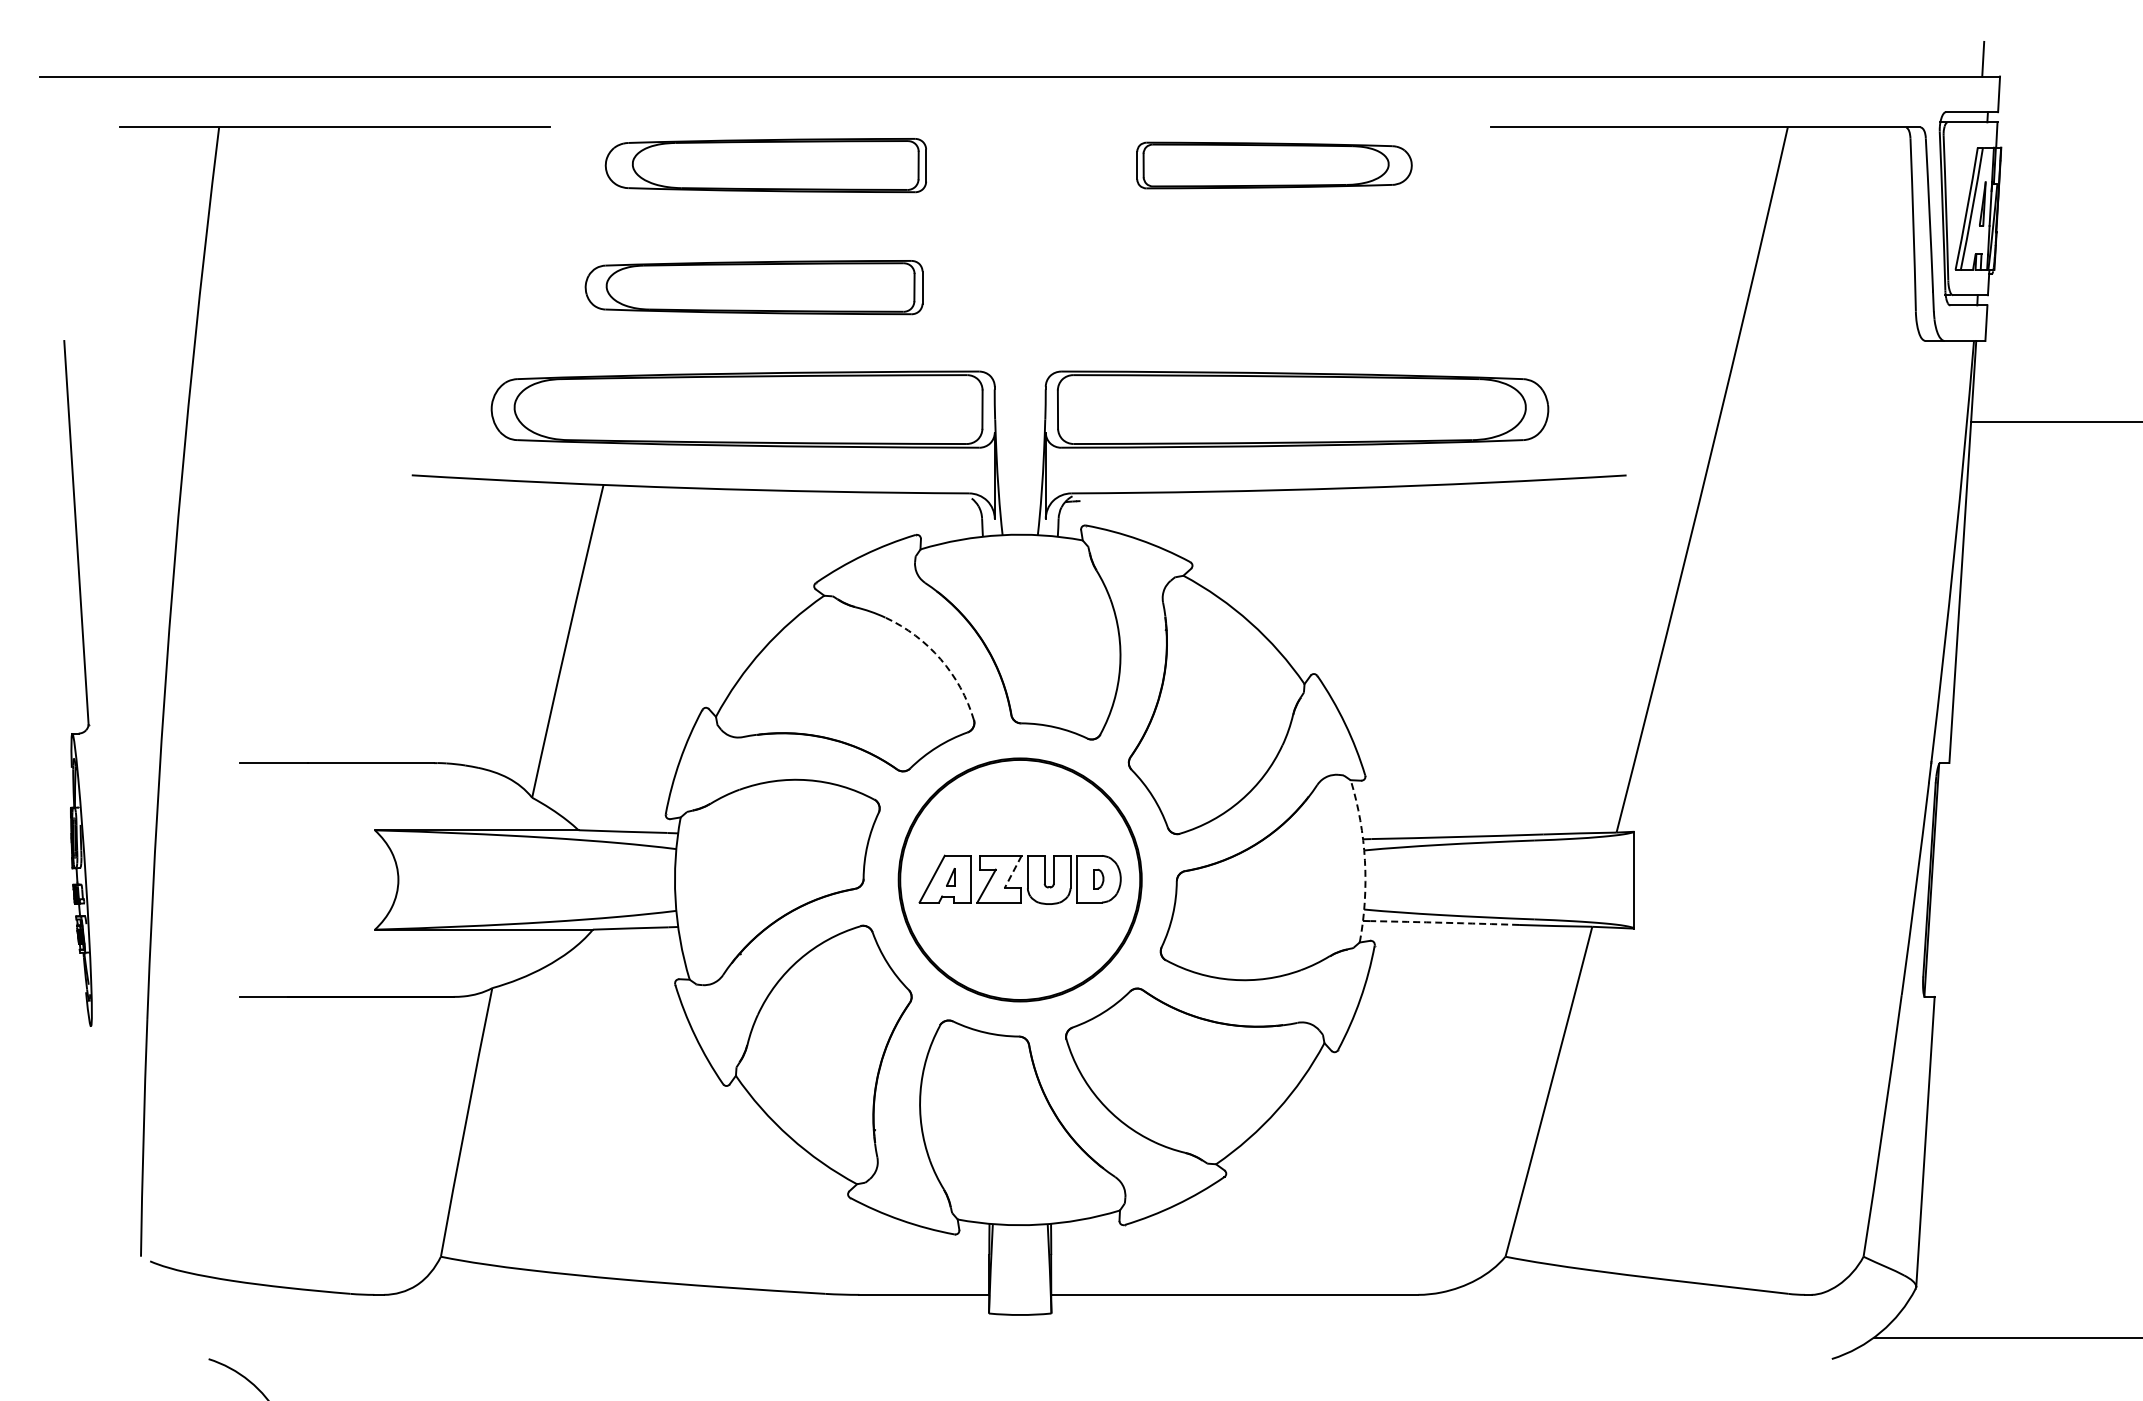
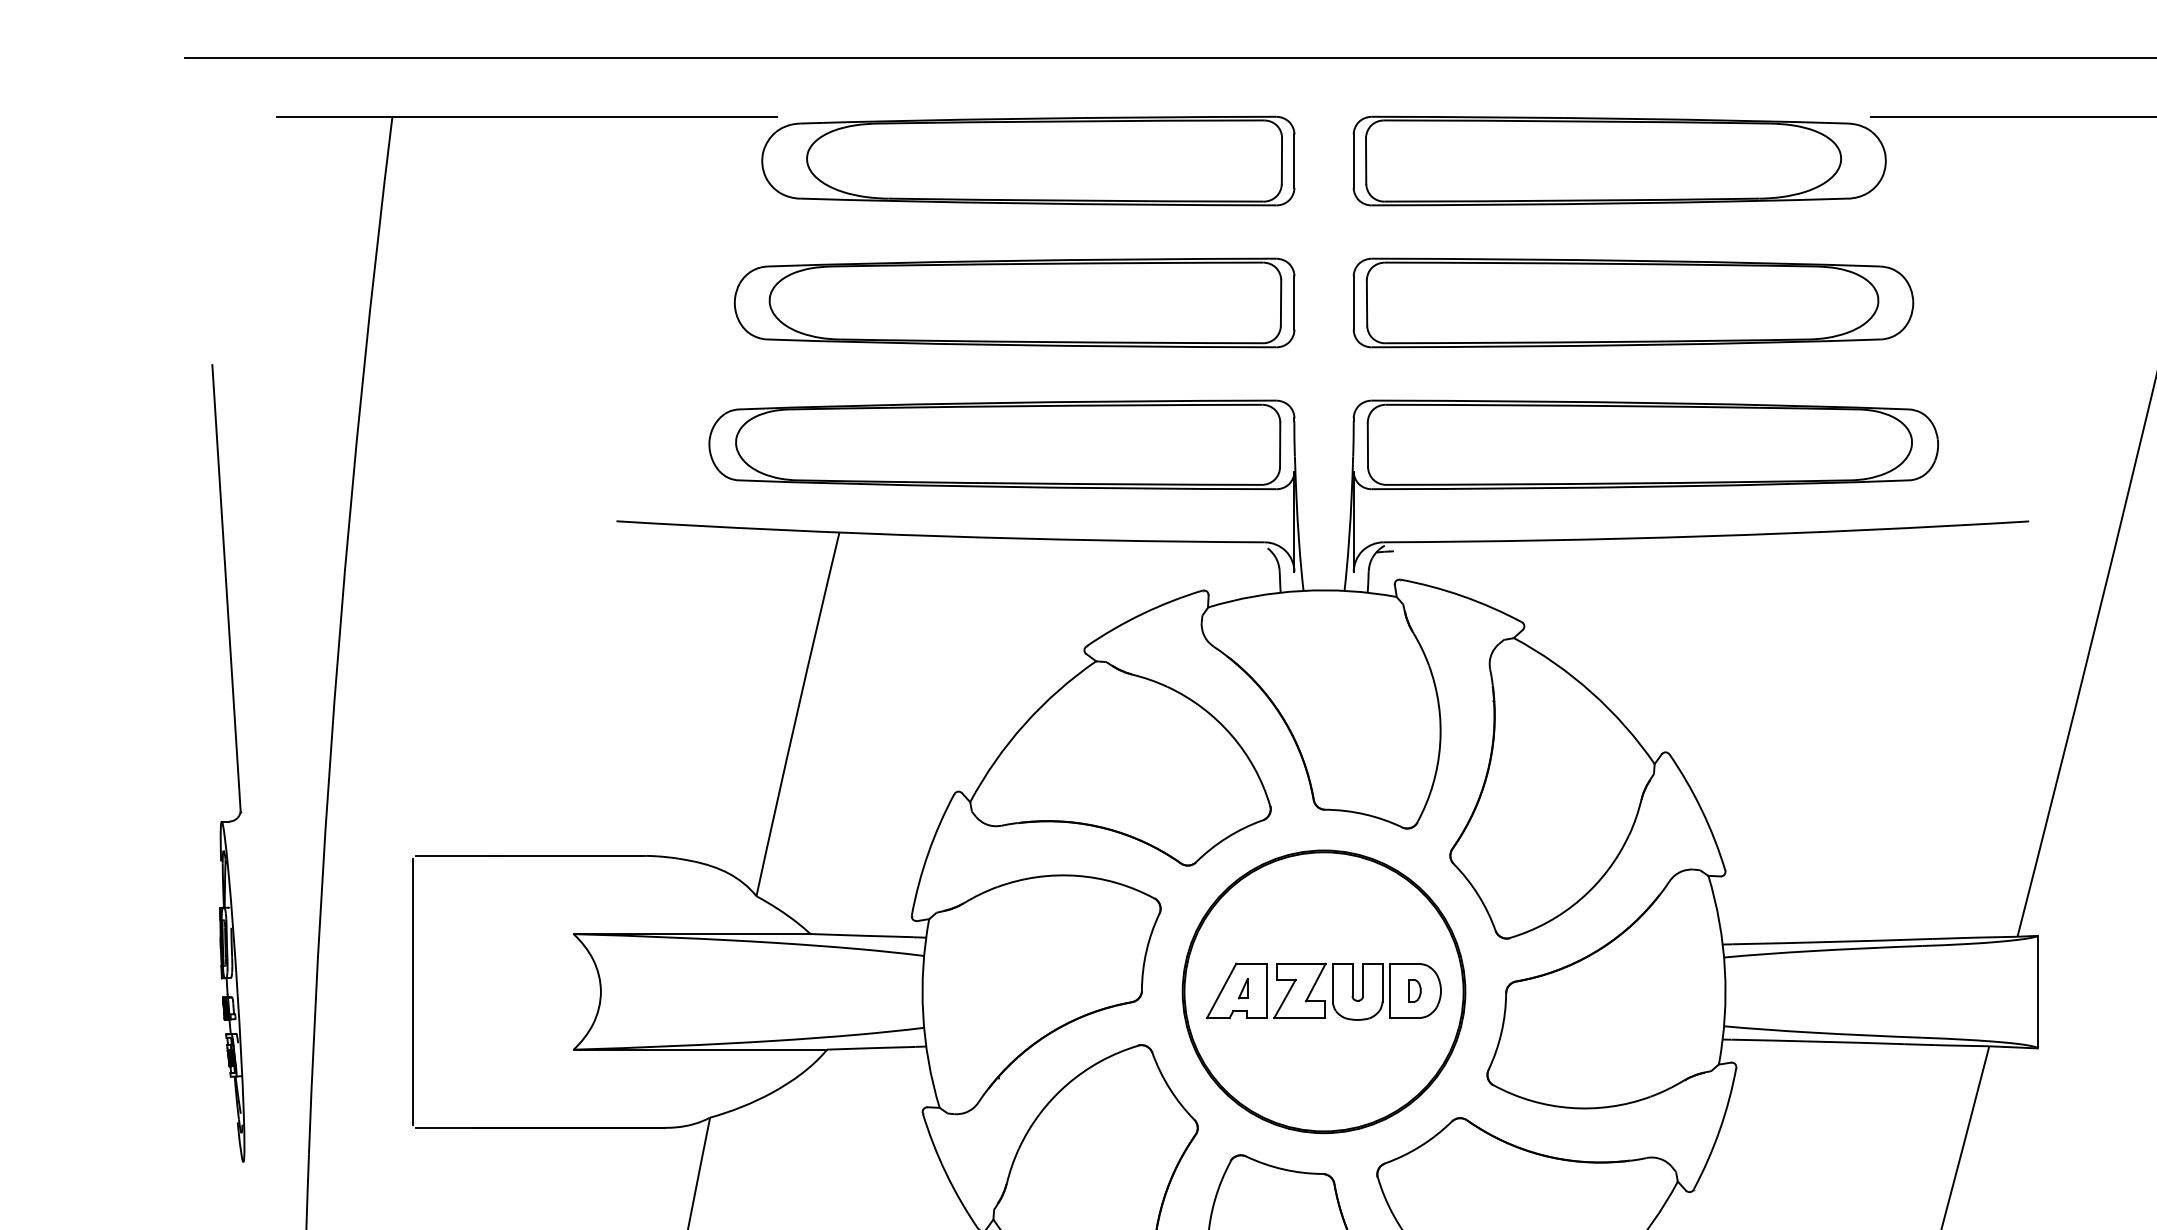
part: (765, 165) -> (1027, 161), size x1.43
part: (1274, 165) -> (1619, 161), size x1.67
part: (753, 287) -> (1013, 302), size x1.43
part: (1285, 287) -> (1632, 302), added
arc: (940, 659) -> (1231, 735), dashed -> solid
arc: (1364, 860) -> (1724, 969), dashed -> solid
line: (1012, 872) -> (1315, 983), dashed -> solid
line: (237, 879) -> (413, 991), added
arc: (1444, 922) -> (1817, 1041), dashed -> solid

